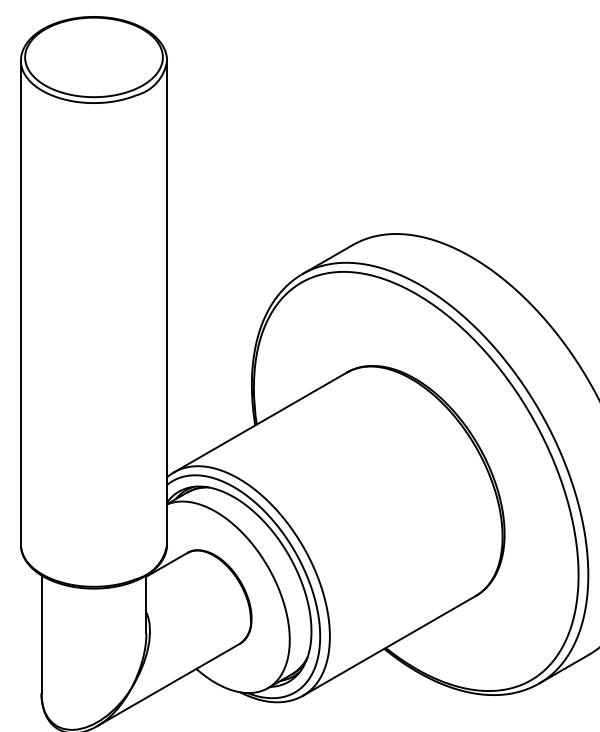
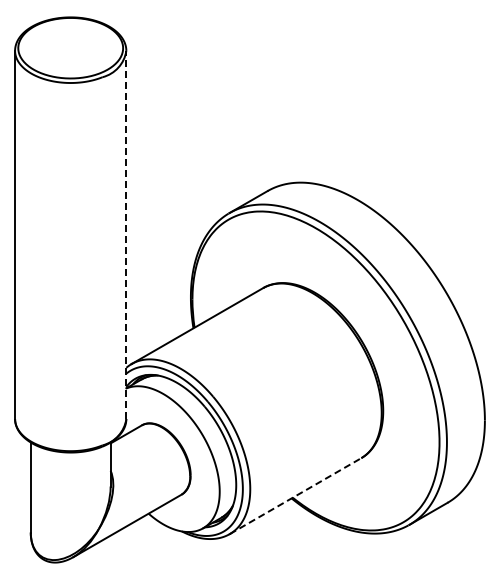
line: (167, 302) -> (126, 234), solid -> dashed
line: (389, 646) -> (295, 496), solid -> dashed

